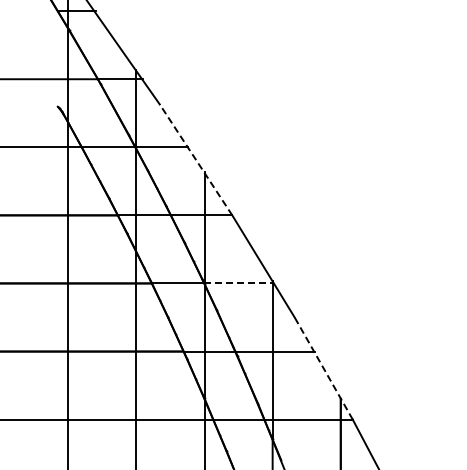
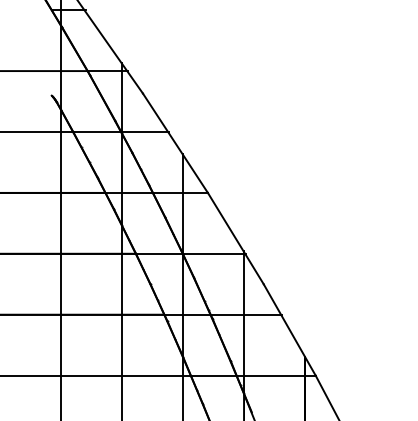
line: (195, 159) -> (174, 142), dashed -> solid
line: (239, 283) -> (214, 253), dashed -> solid
line: (323, 368) -> (289, 329), dashed -> solid

